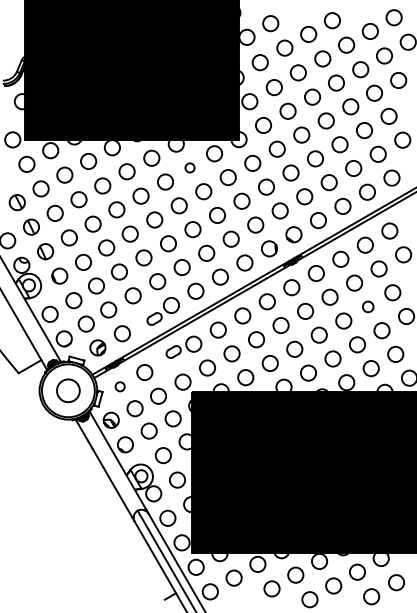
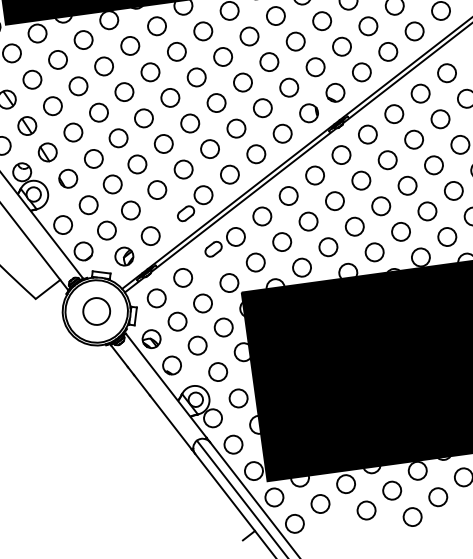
circle: (189, 167) -> (202, 30), size x1.67
circle: (367, 306) -> (432, 164), size x1.43
circle: (119, 386) -> (155, 298), size x1.67

